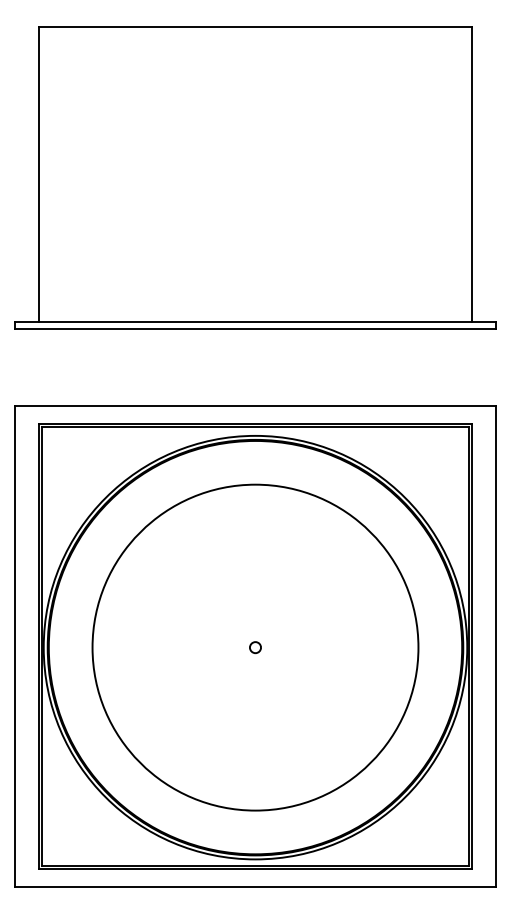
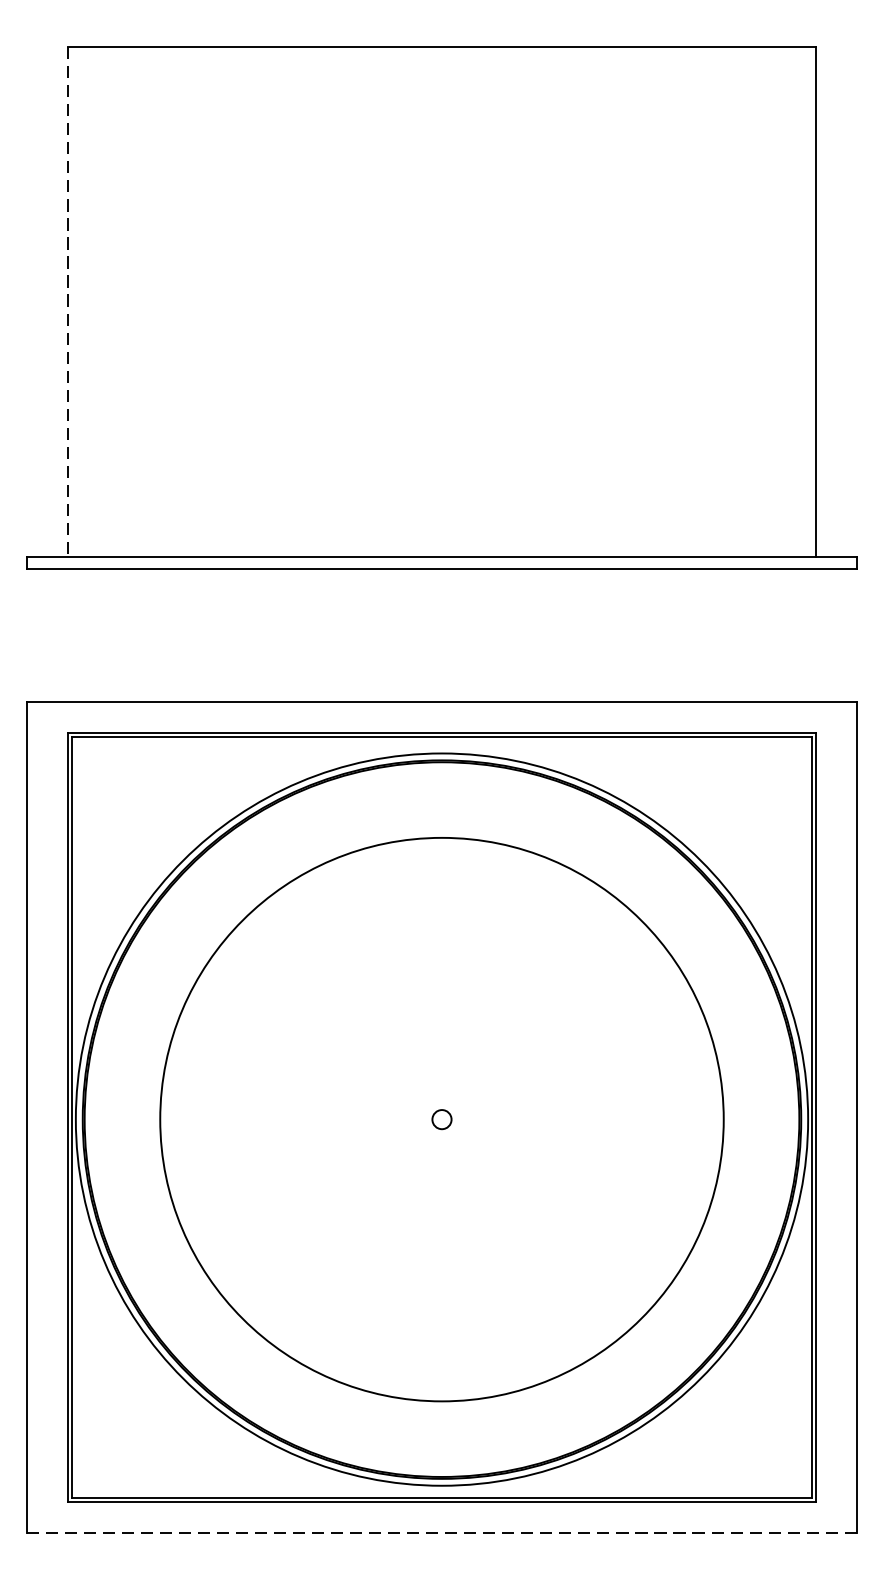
line: (39, 175) -> (68, 303), solid -> dashed
line: (256, 886) -> (443, 1532), solid -> dashed

